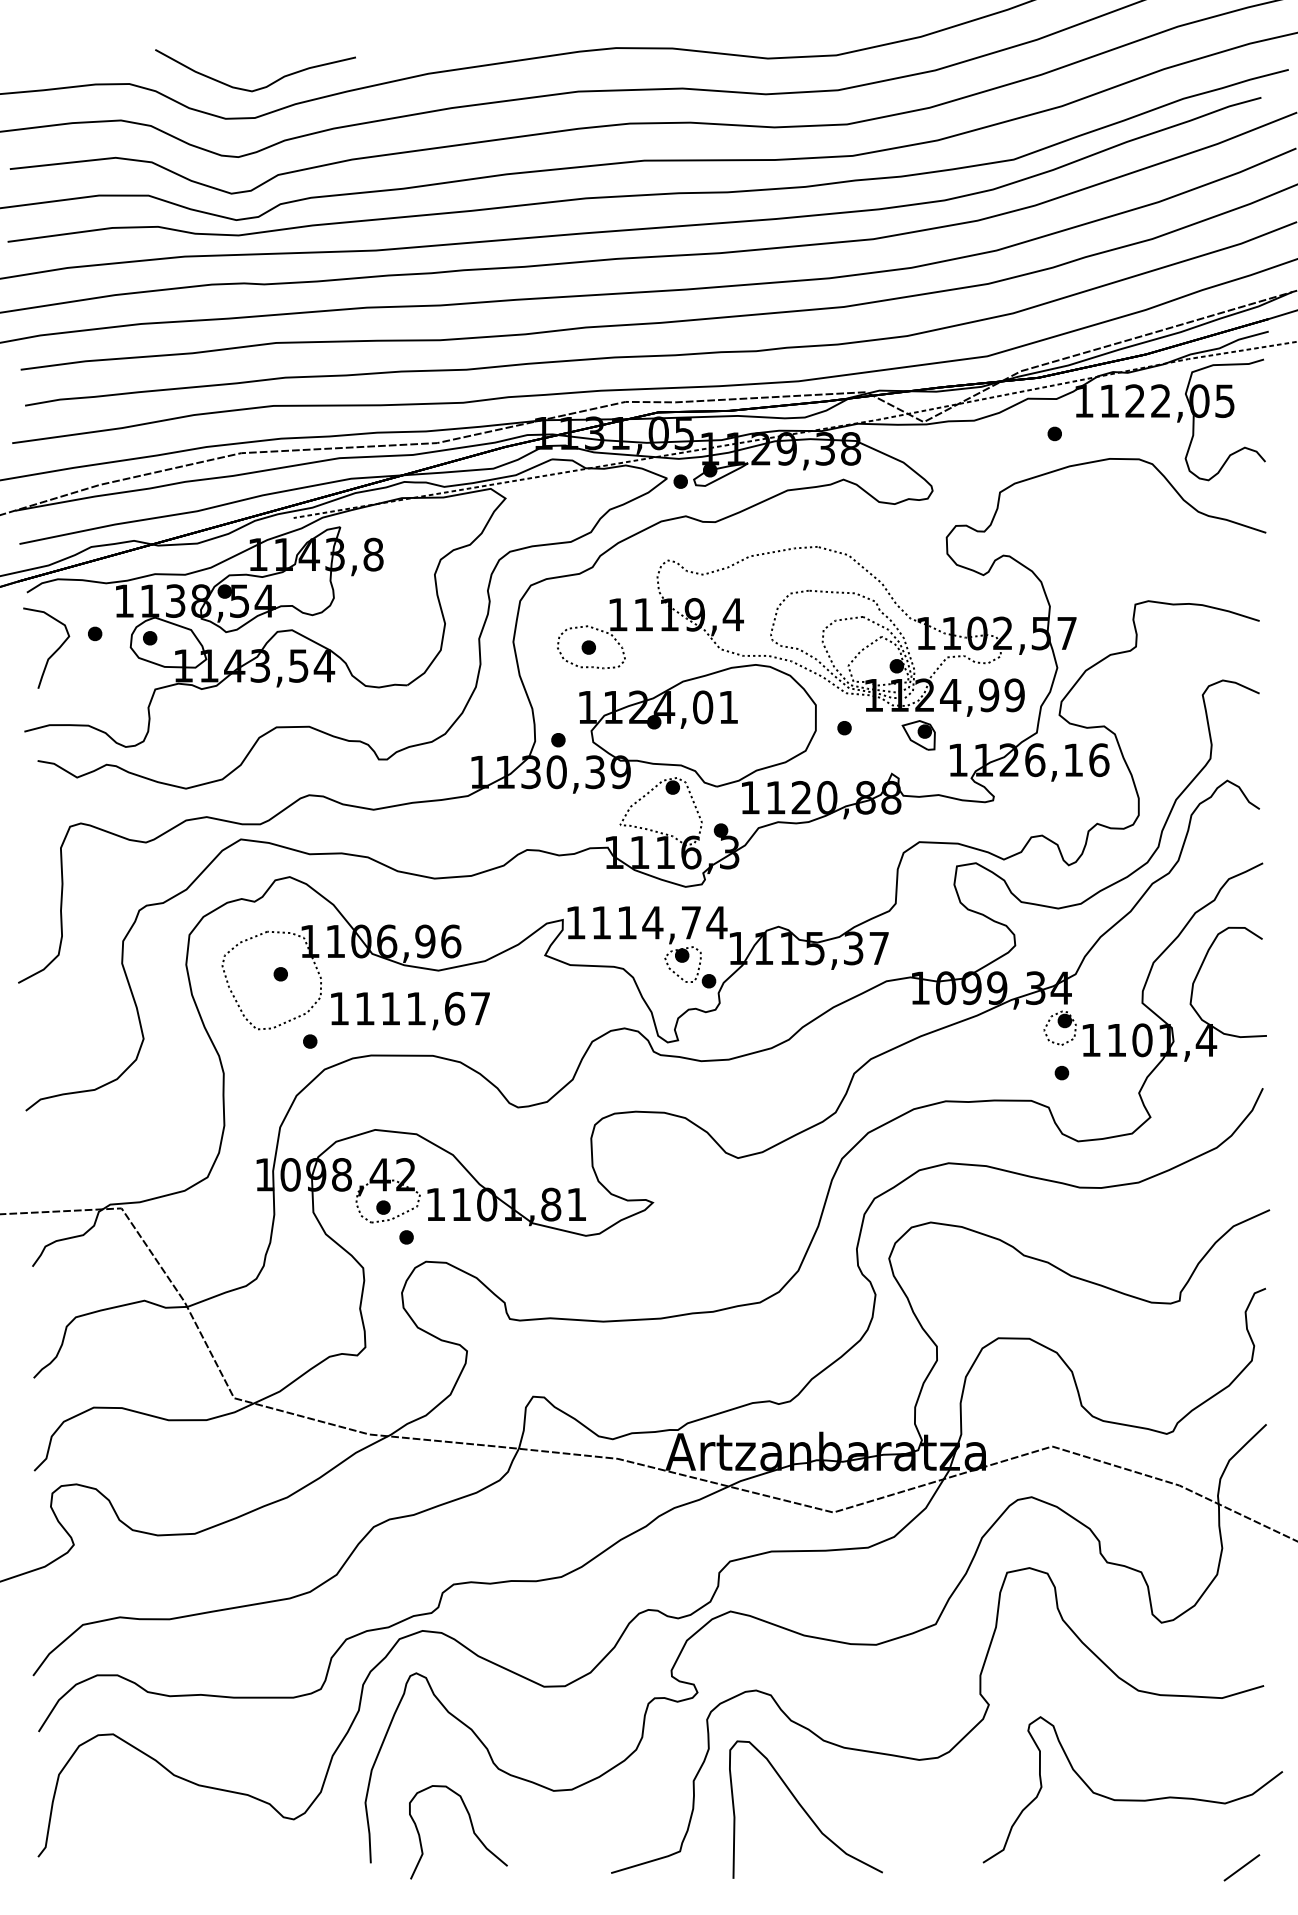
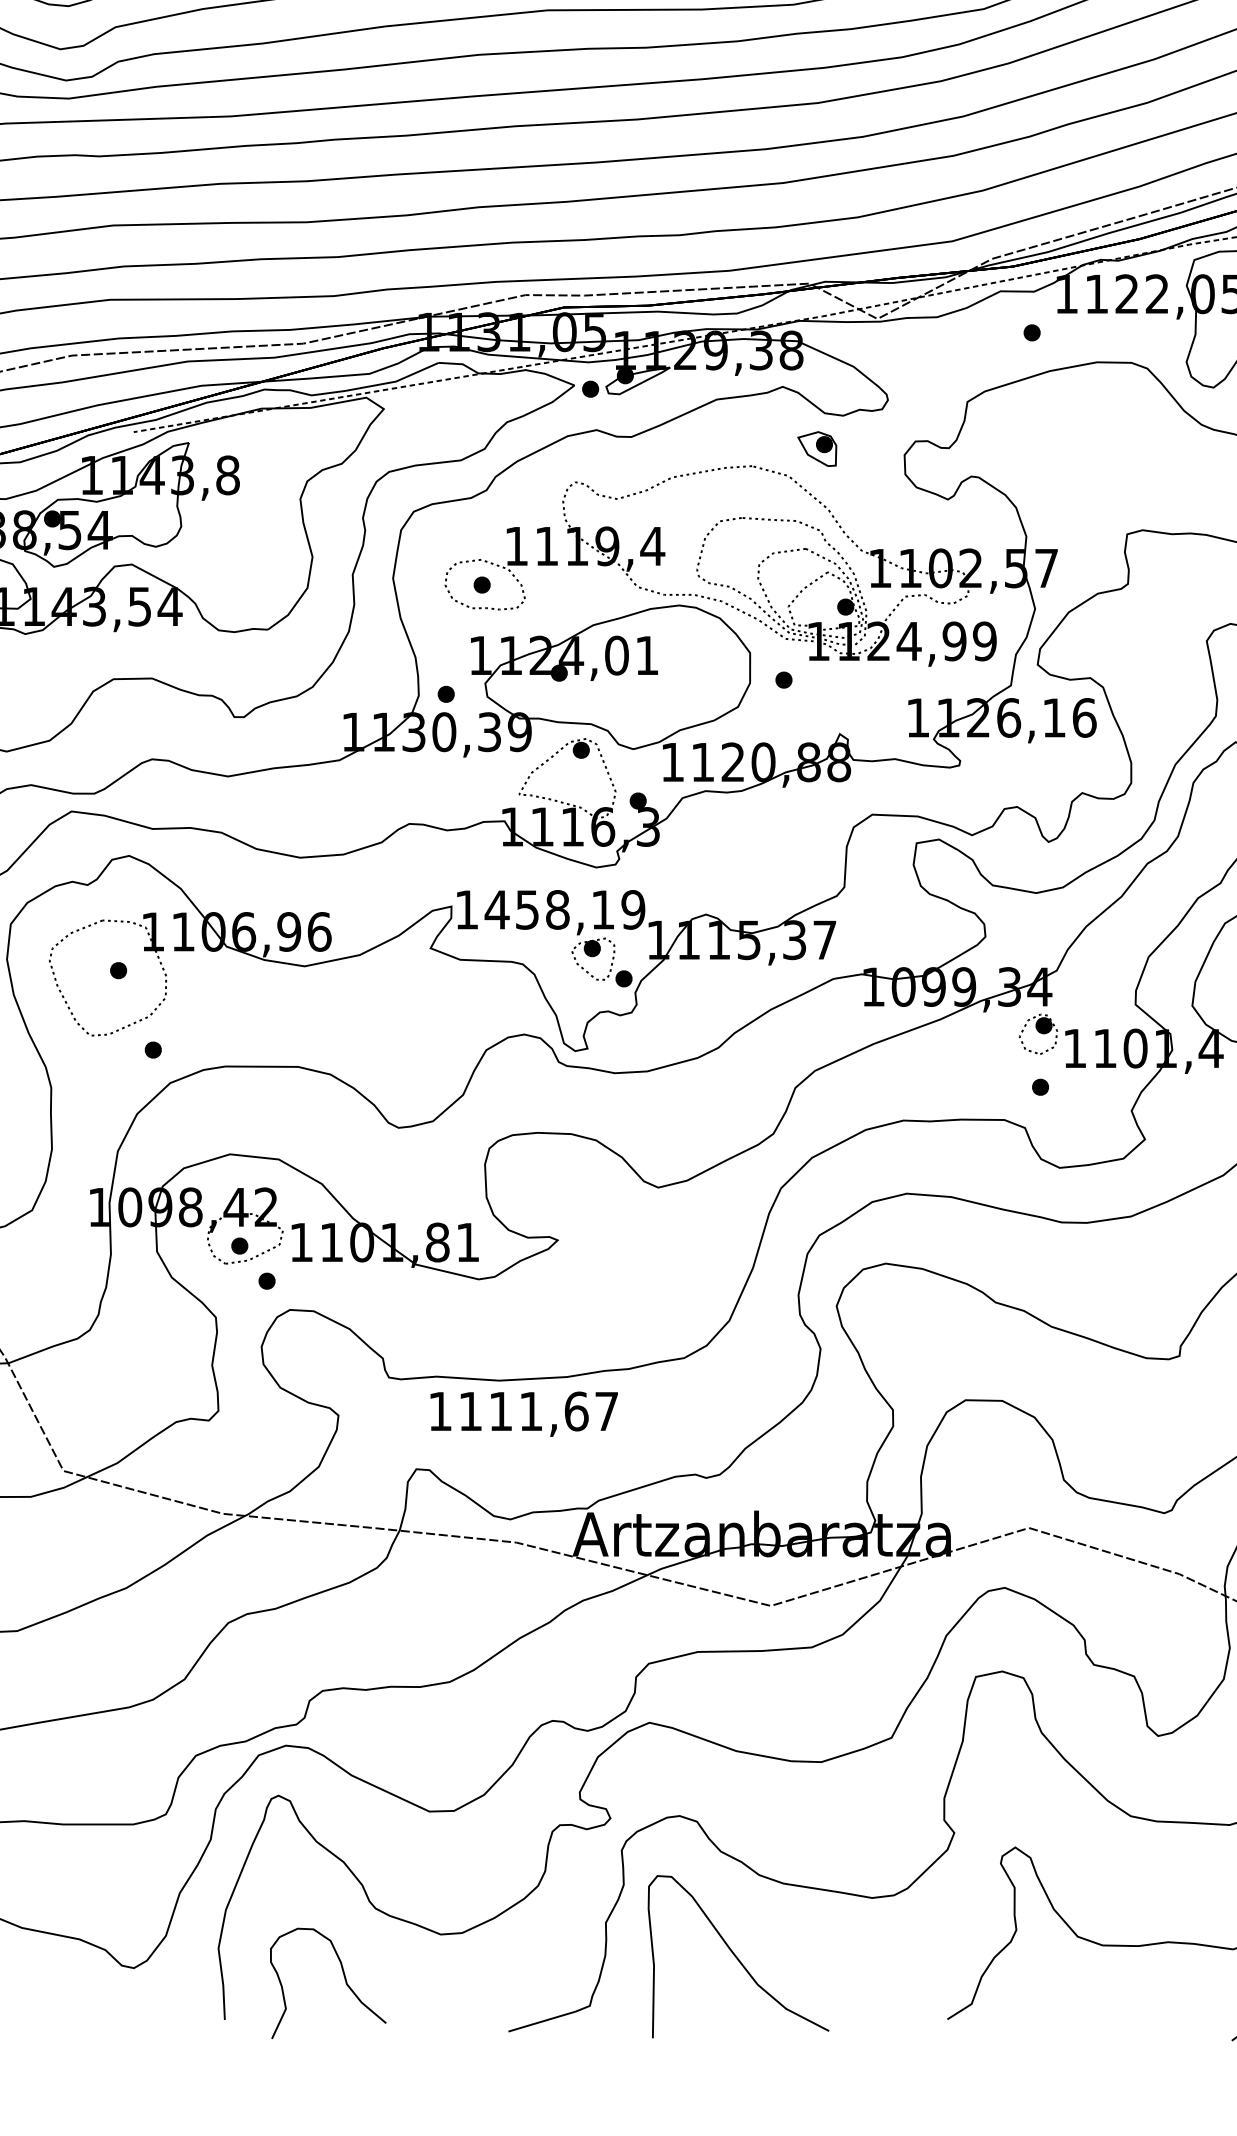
part: (918, 735) -> (816, 449), moved
text: (658, 922) -> (564, 909), 1114,74 -> 1458,19
text: (410, 1011) -> (524, 1414), moved

